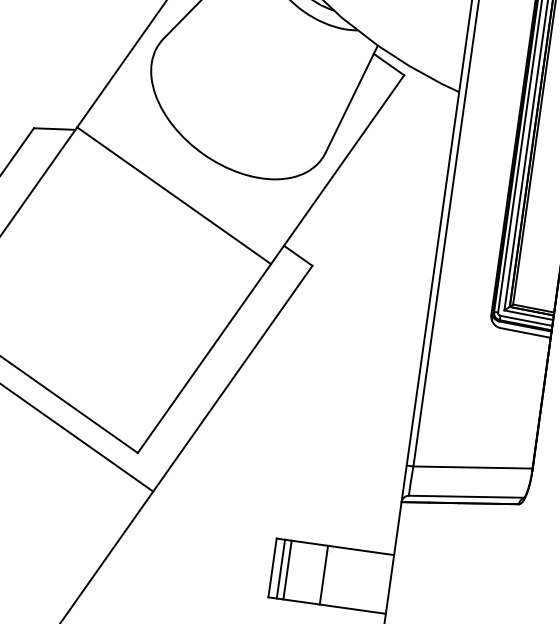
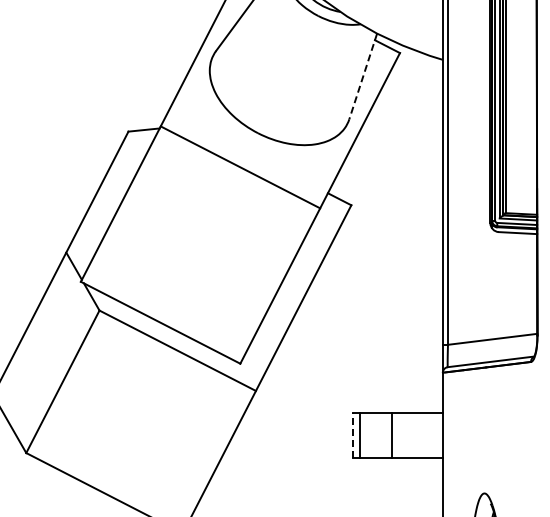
line: (352, 99) -> (363, 76), solid -> dashed
line: (272, 567) -> (353, 435), solid -> dashed
line: (287, 569) -> (364, 435), removed

